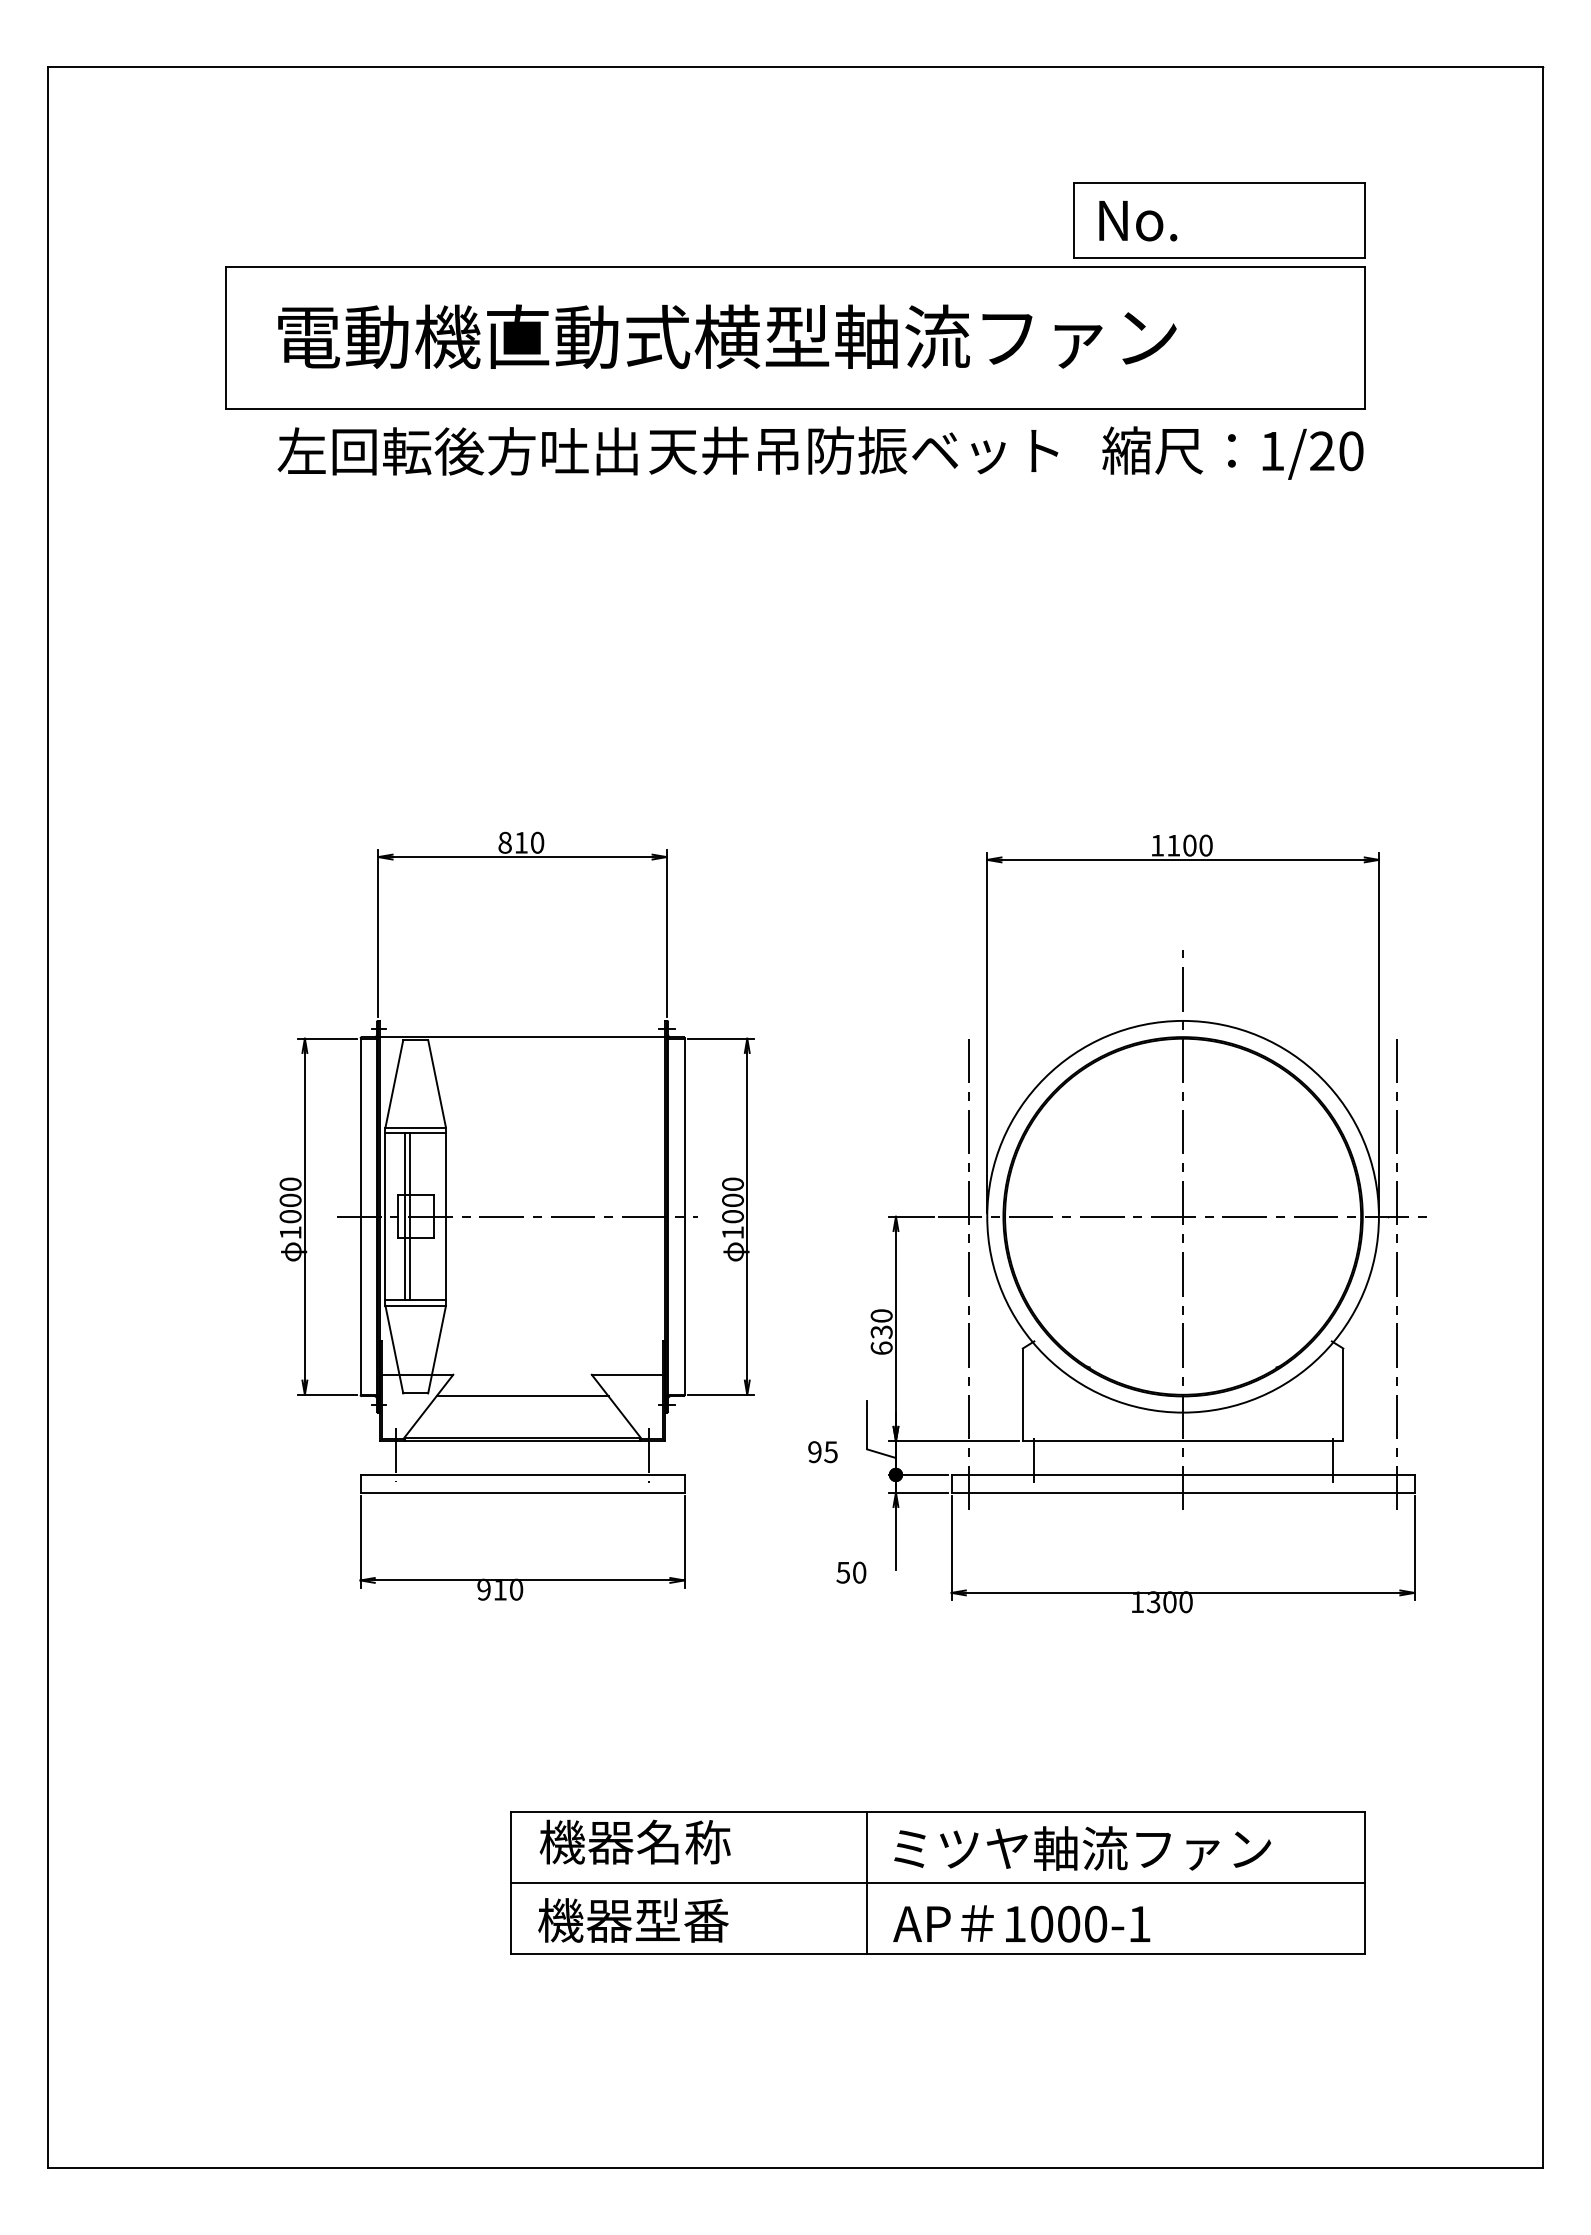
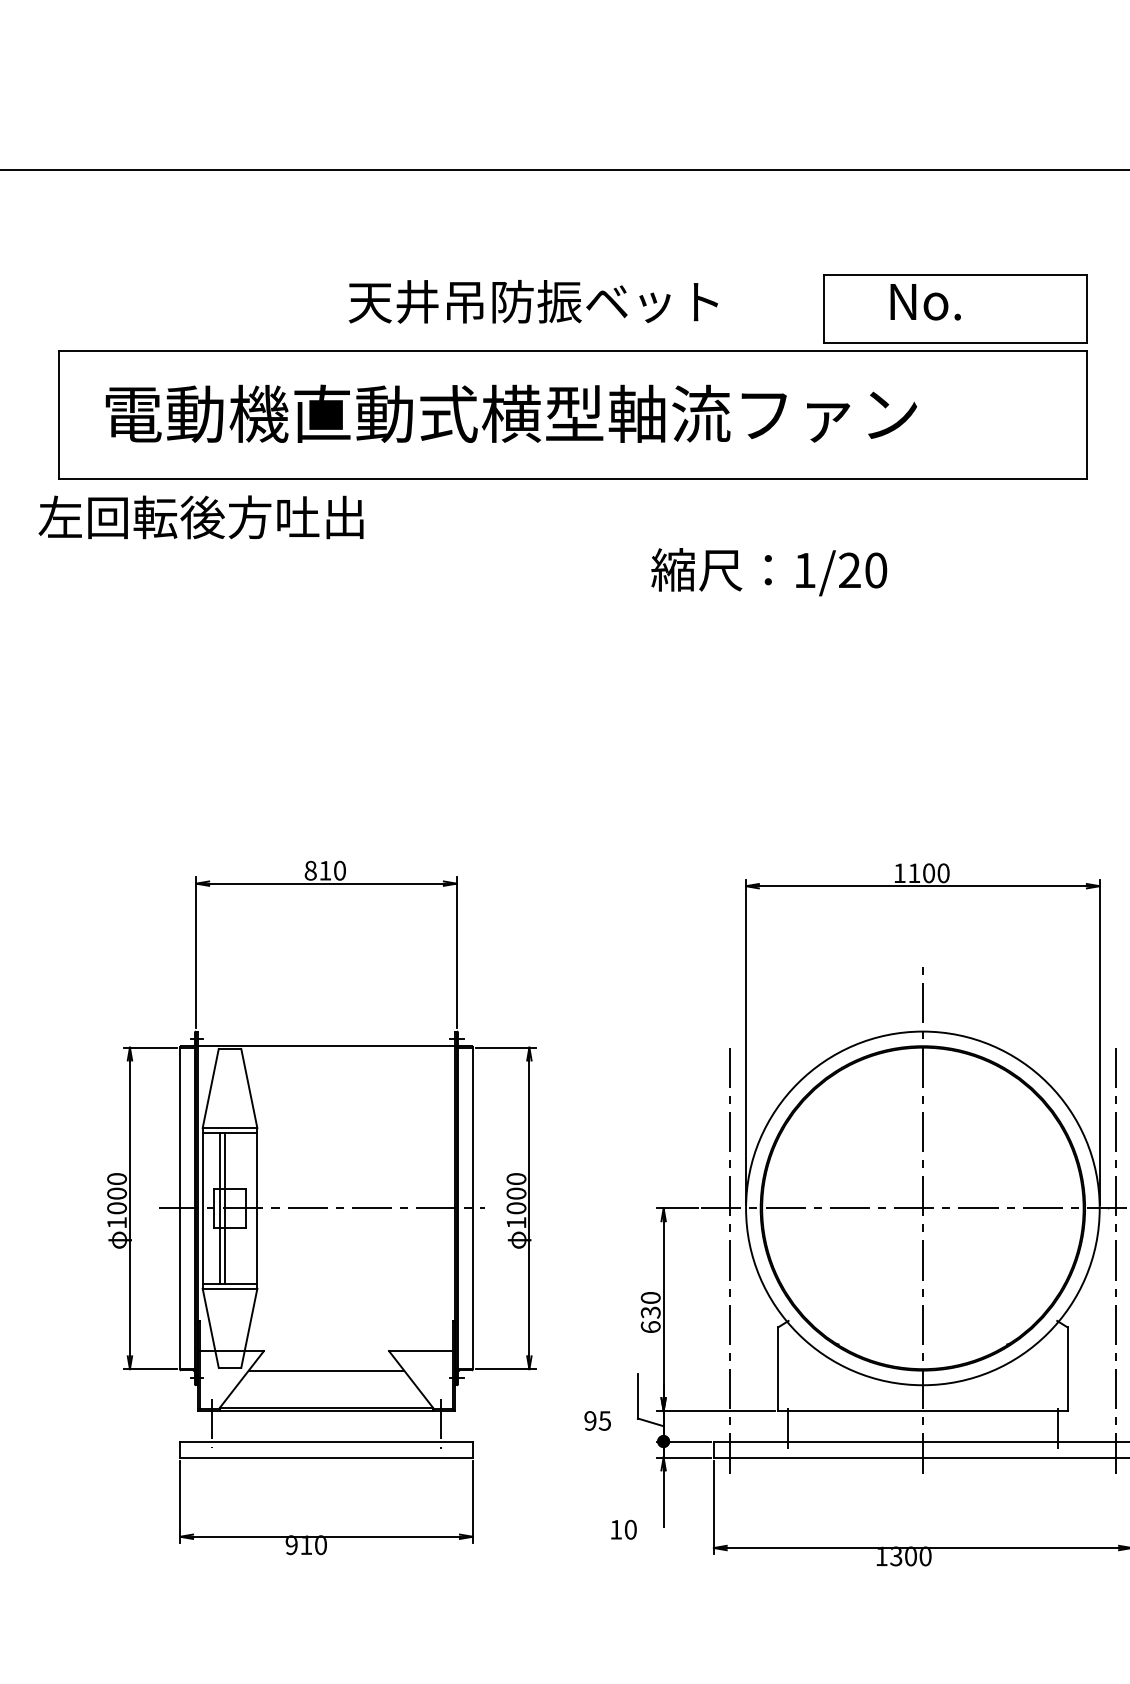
text: (1138, 221) -> (925, 302), moved
text: (853, 450) -> (533, 301), moved
text: (457, 451) -> (200, 517), moved
text: (1232, 452) -> (768, 571), moved
text: (842, 1572) -> (615, 1529), 50 -> 10

